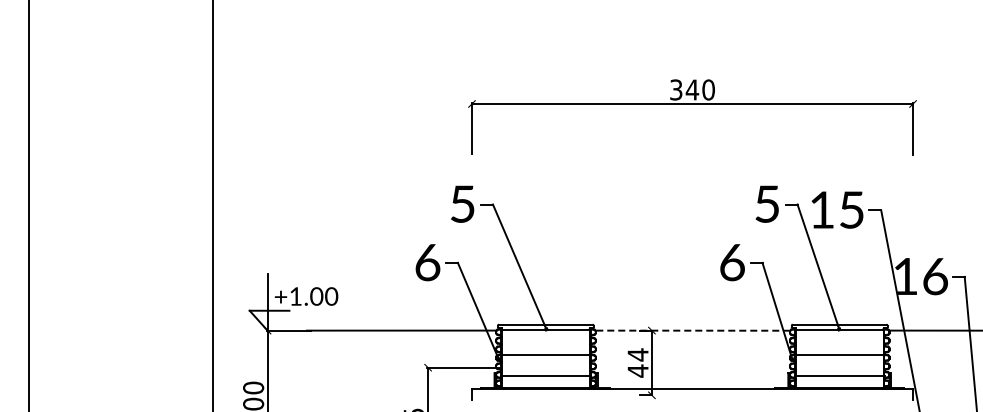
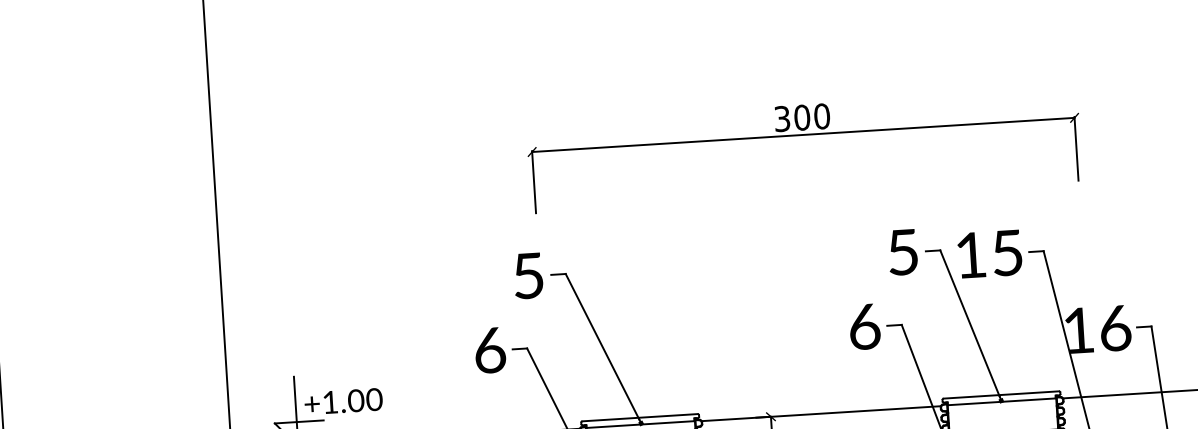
text: (692, 89) -> (802, 117), 340 -> 300
line: (692, 330) -> (820, 413), dashed -> solid

